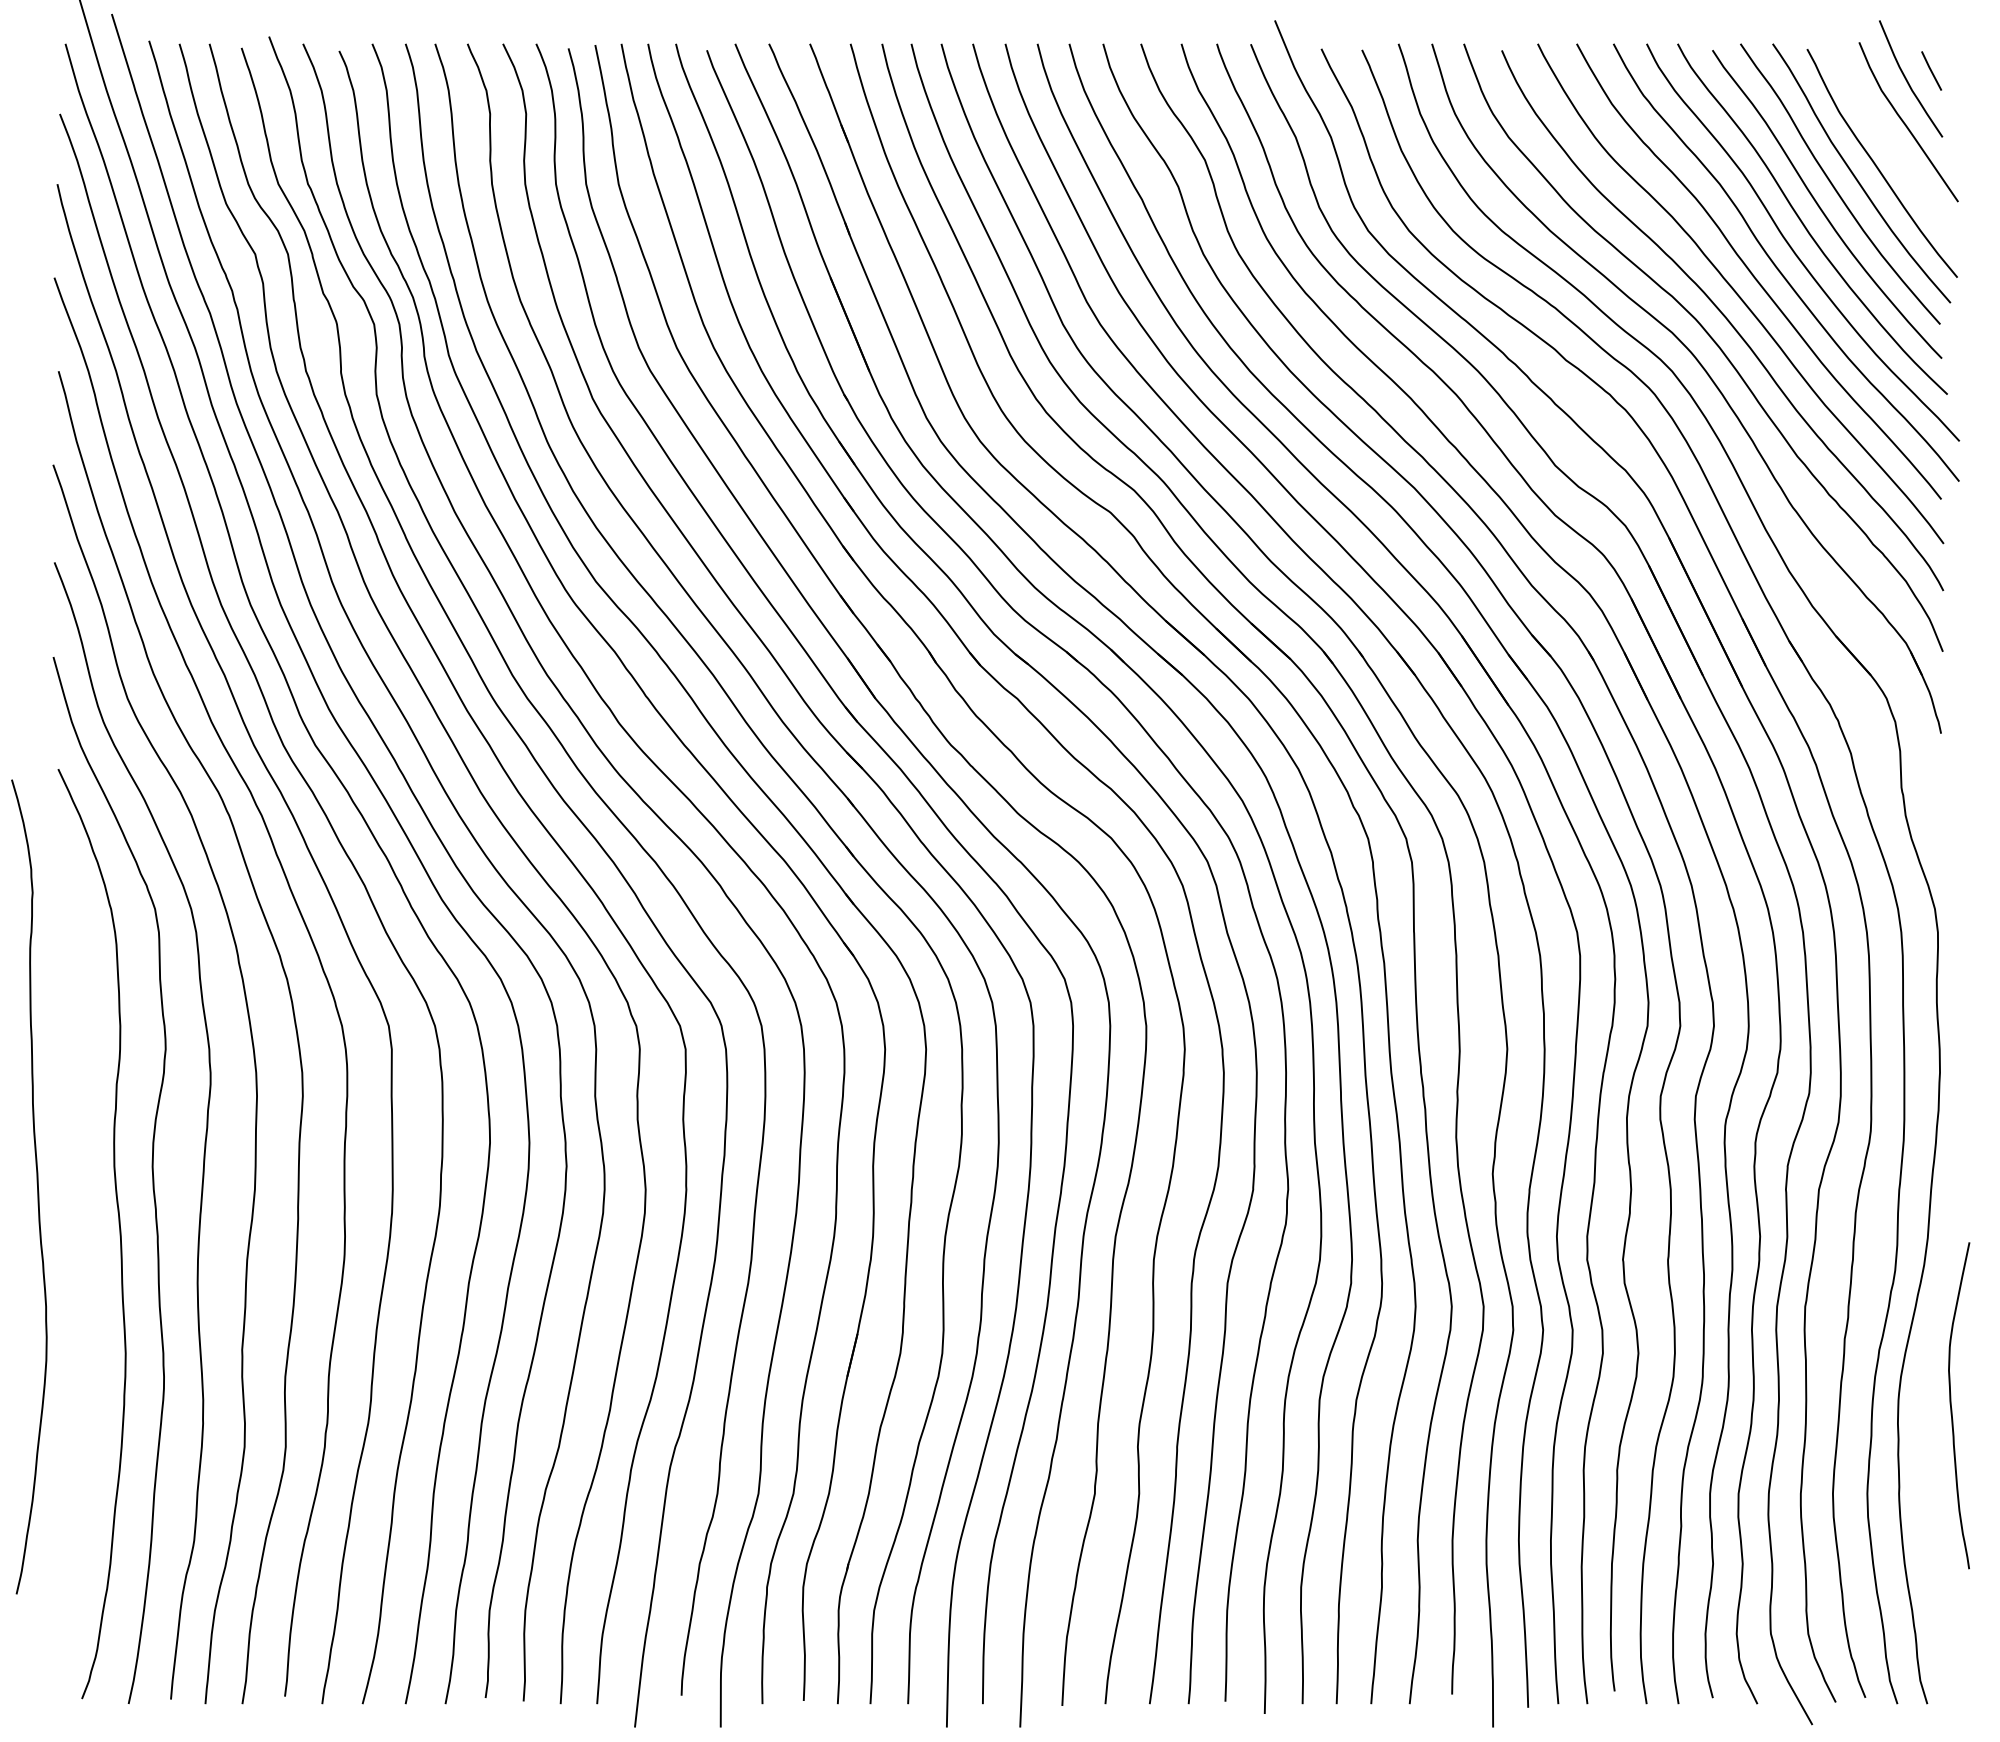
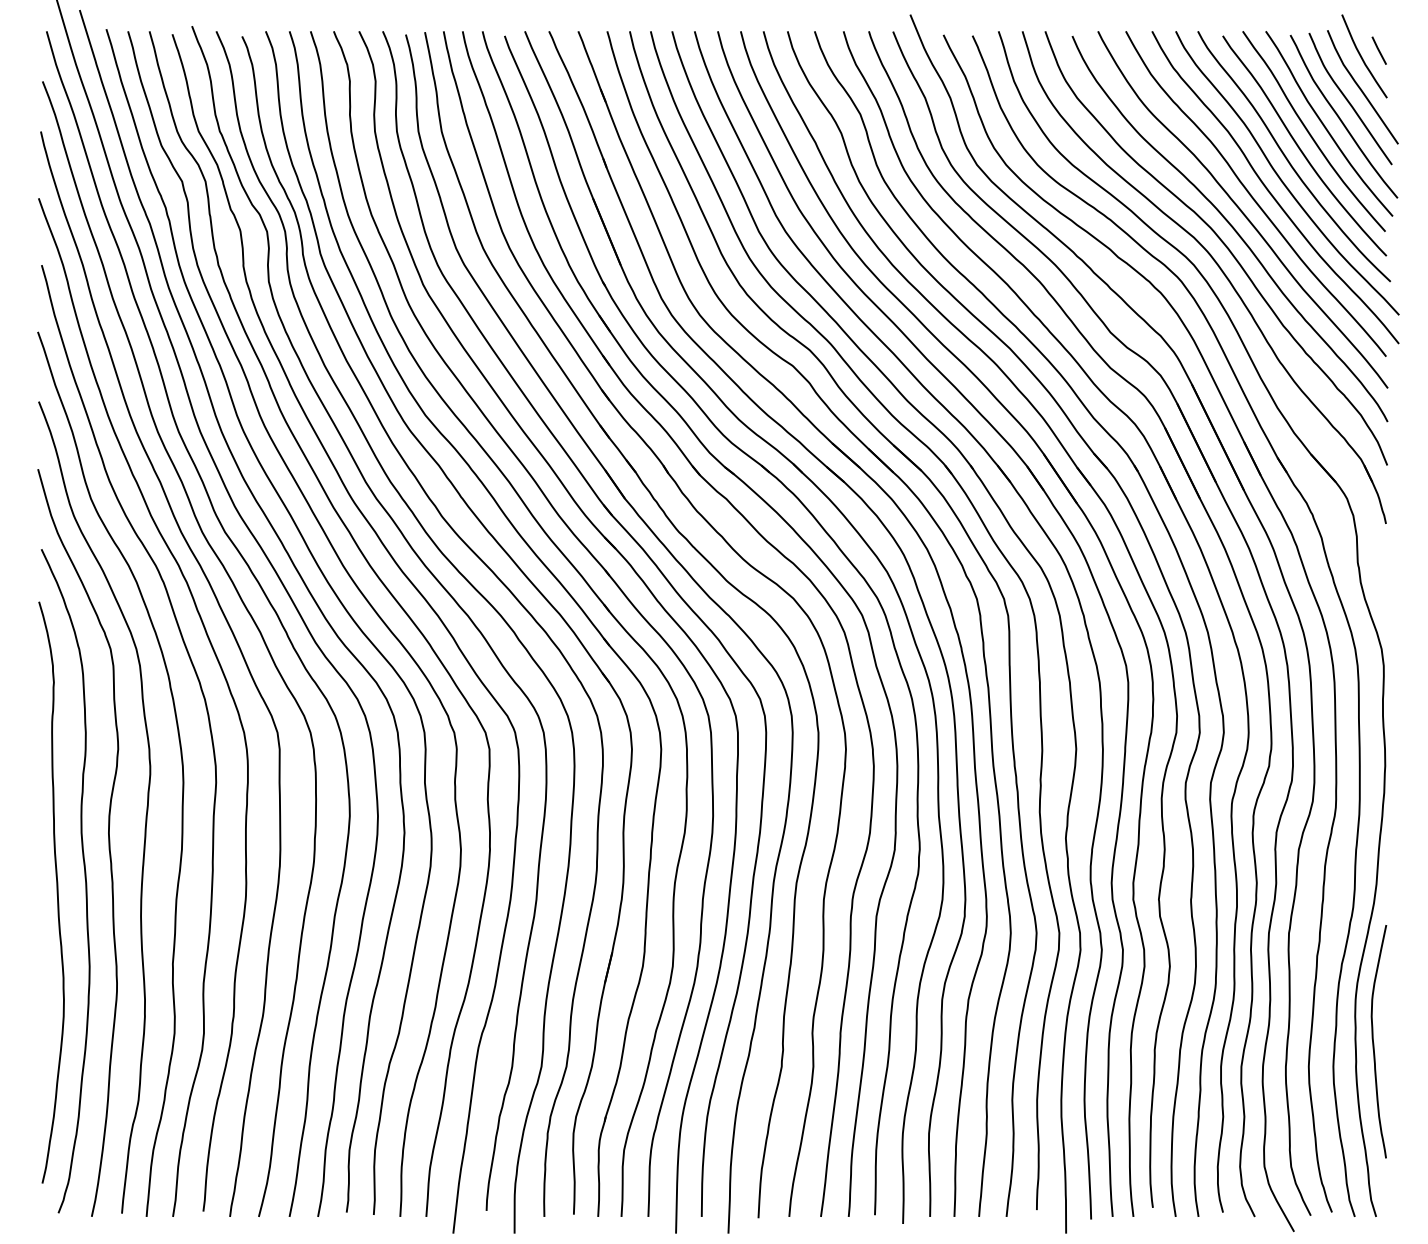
curve: (1888, 140) -> (1348, 100), added
curve: (36, 1183) -> (56, 890), moved
curve: (1952, 1408) -> (1374, 1043), moved

